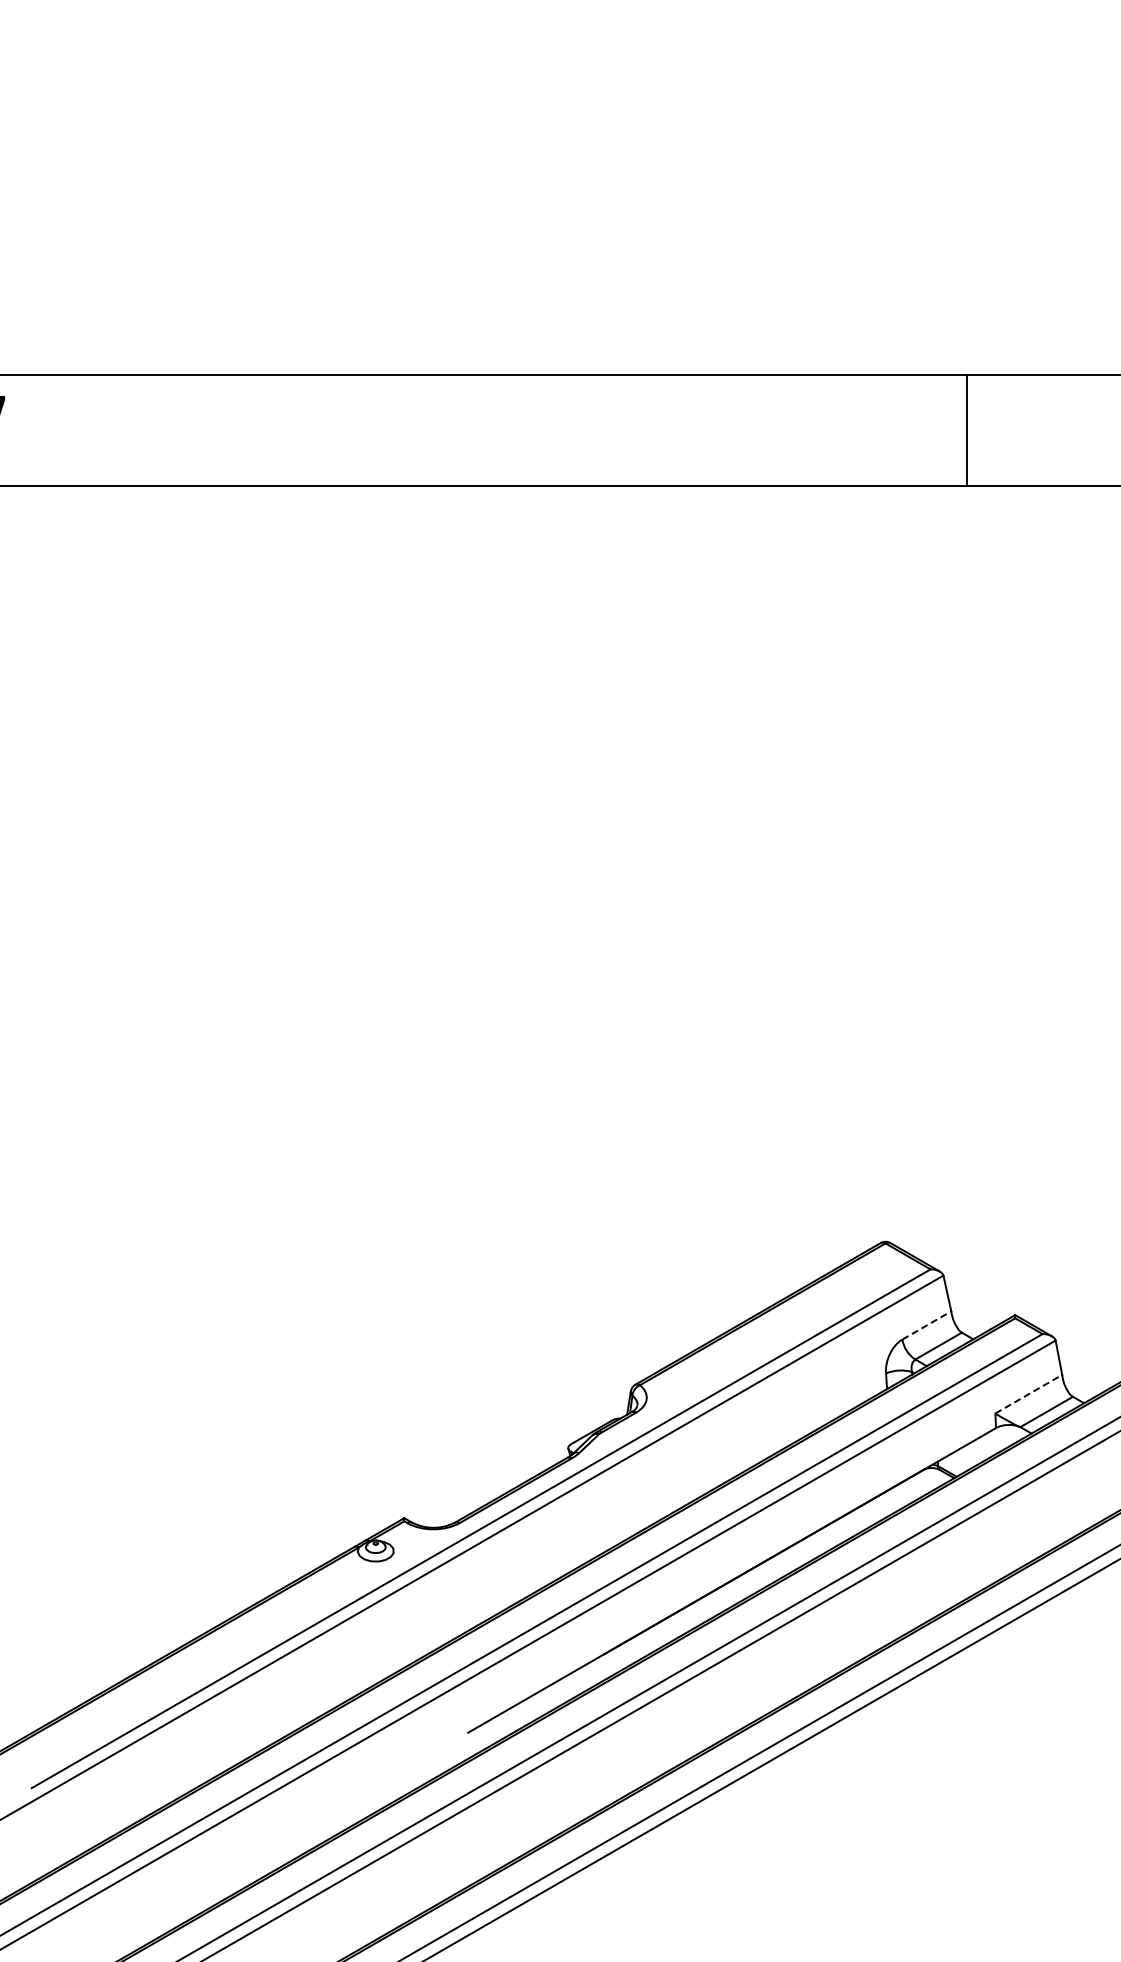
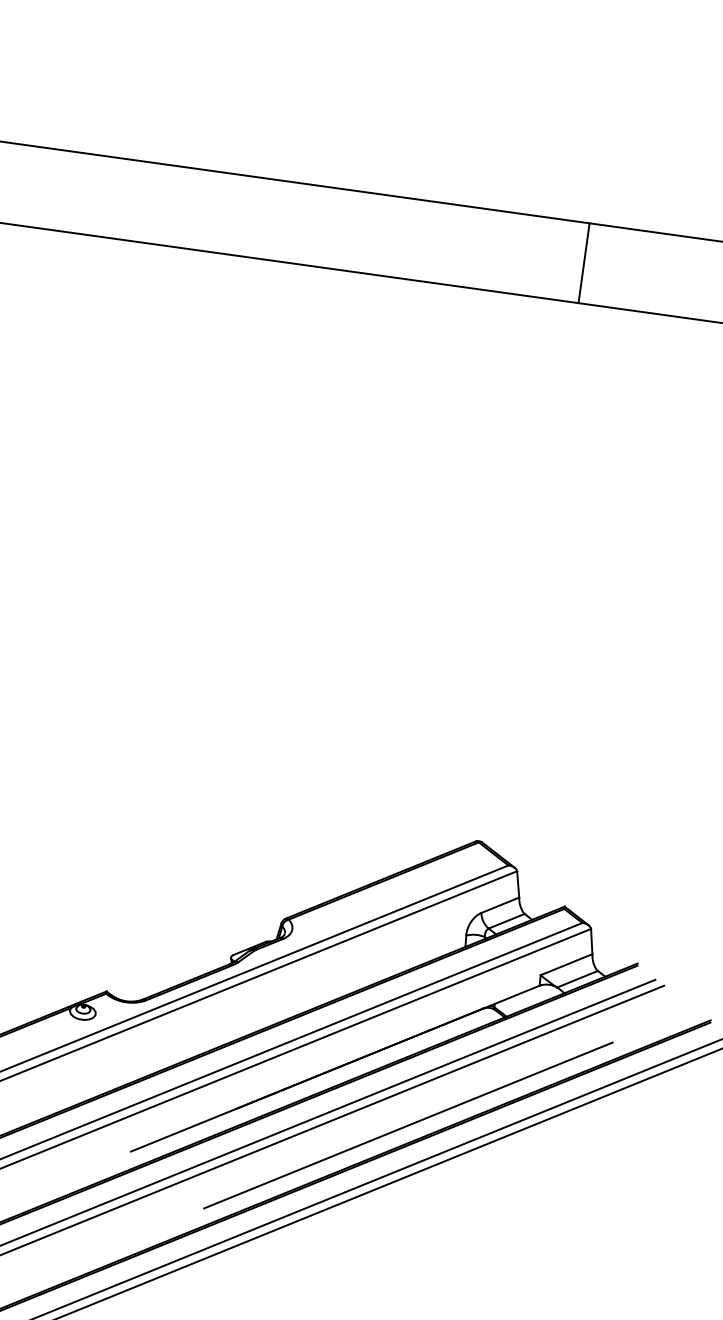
line: (966, 430) -> (584, 263), moved
line: (927, 1325) -> (500, 905), dashed -> solid
line: (1028, 1394) -> (566, 964), dashed -> solid
line: (842, 1644) -> (408, 1125), added

